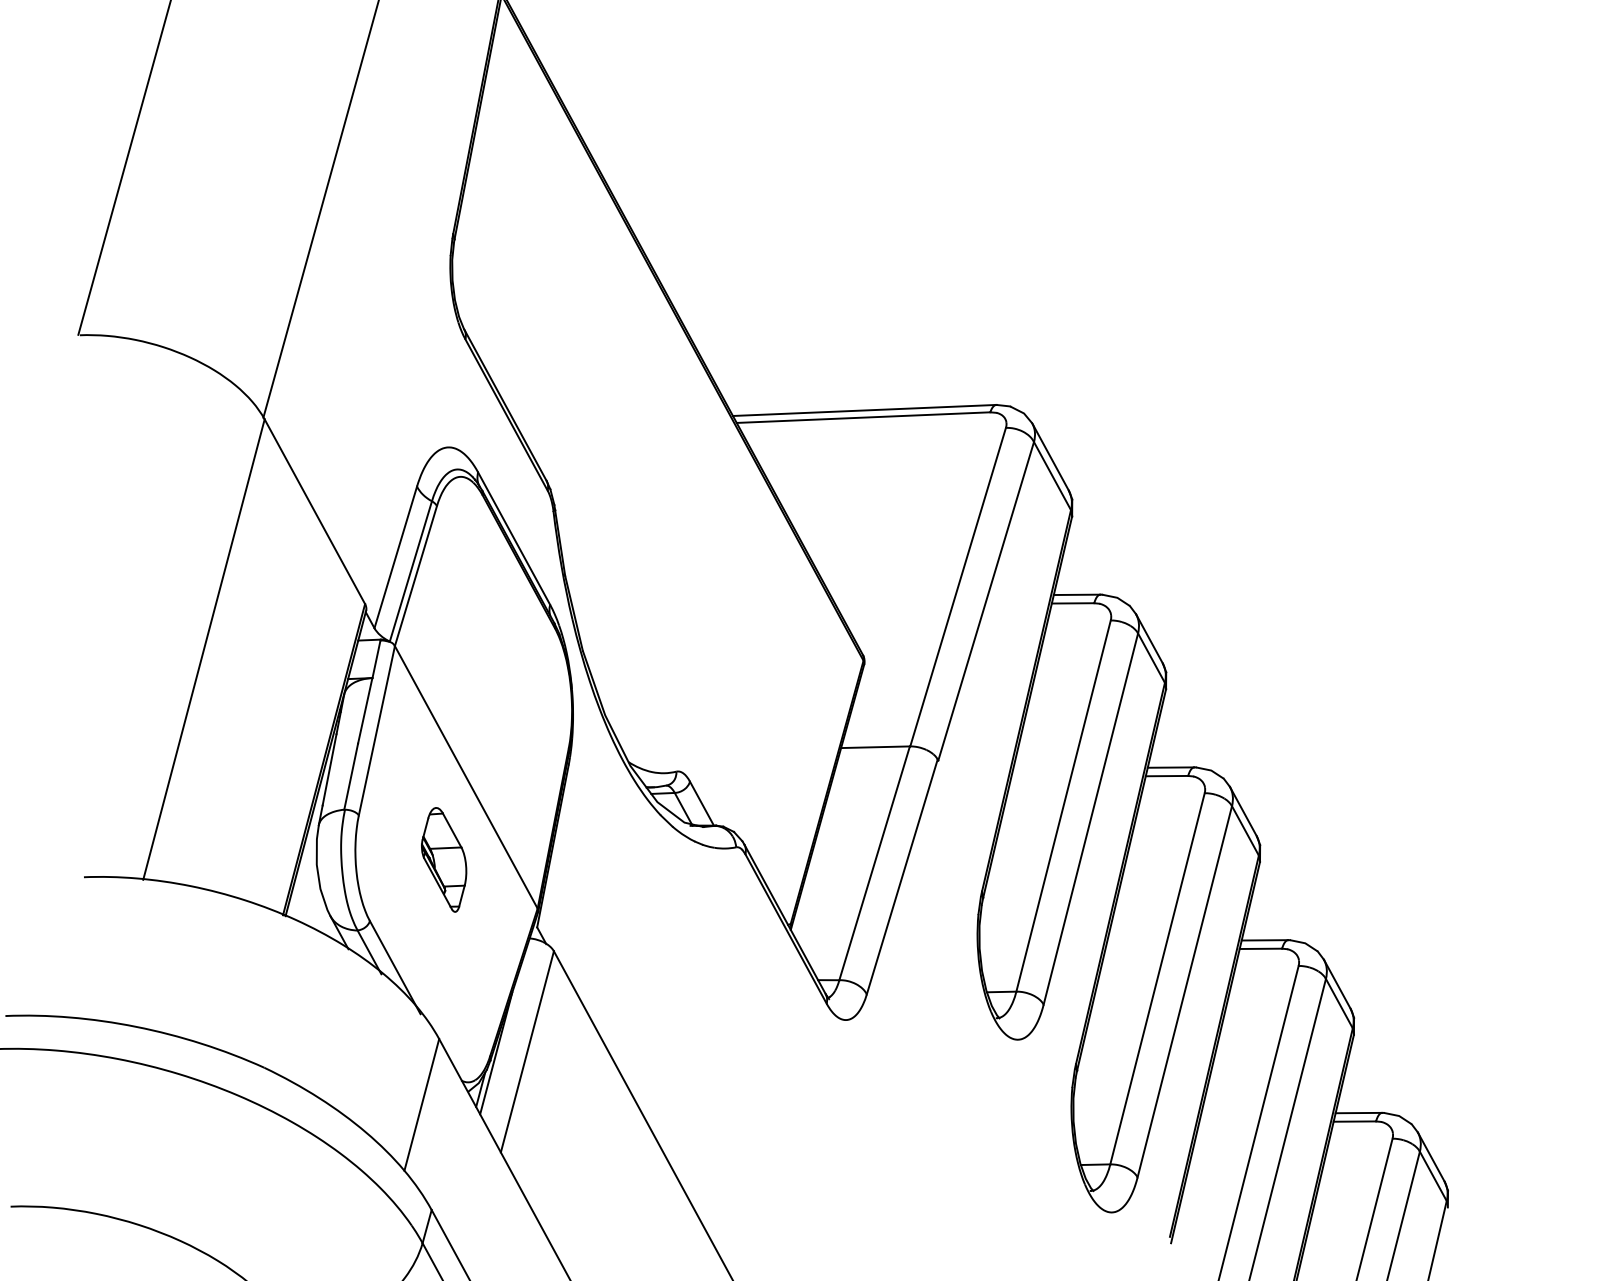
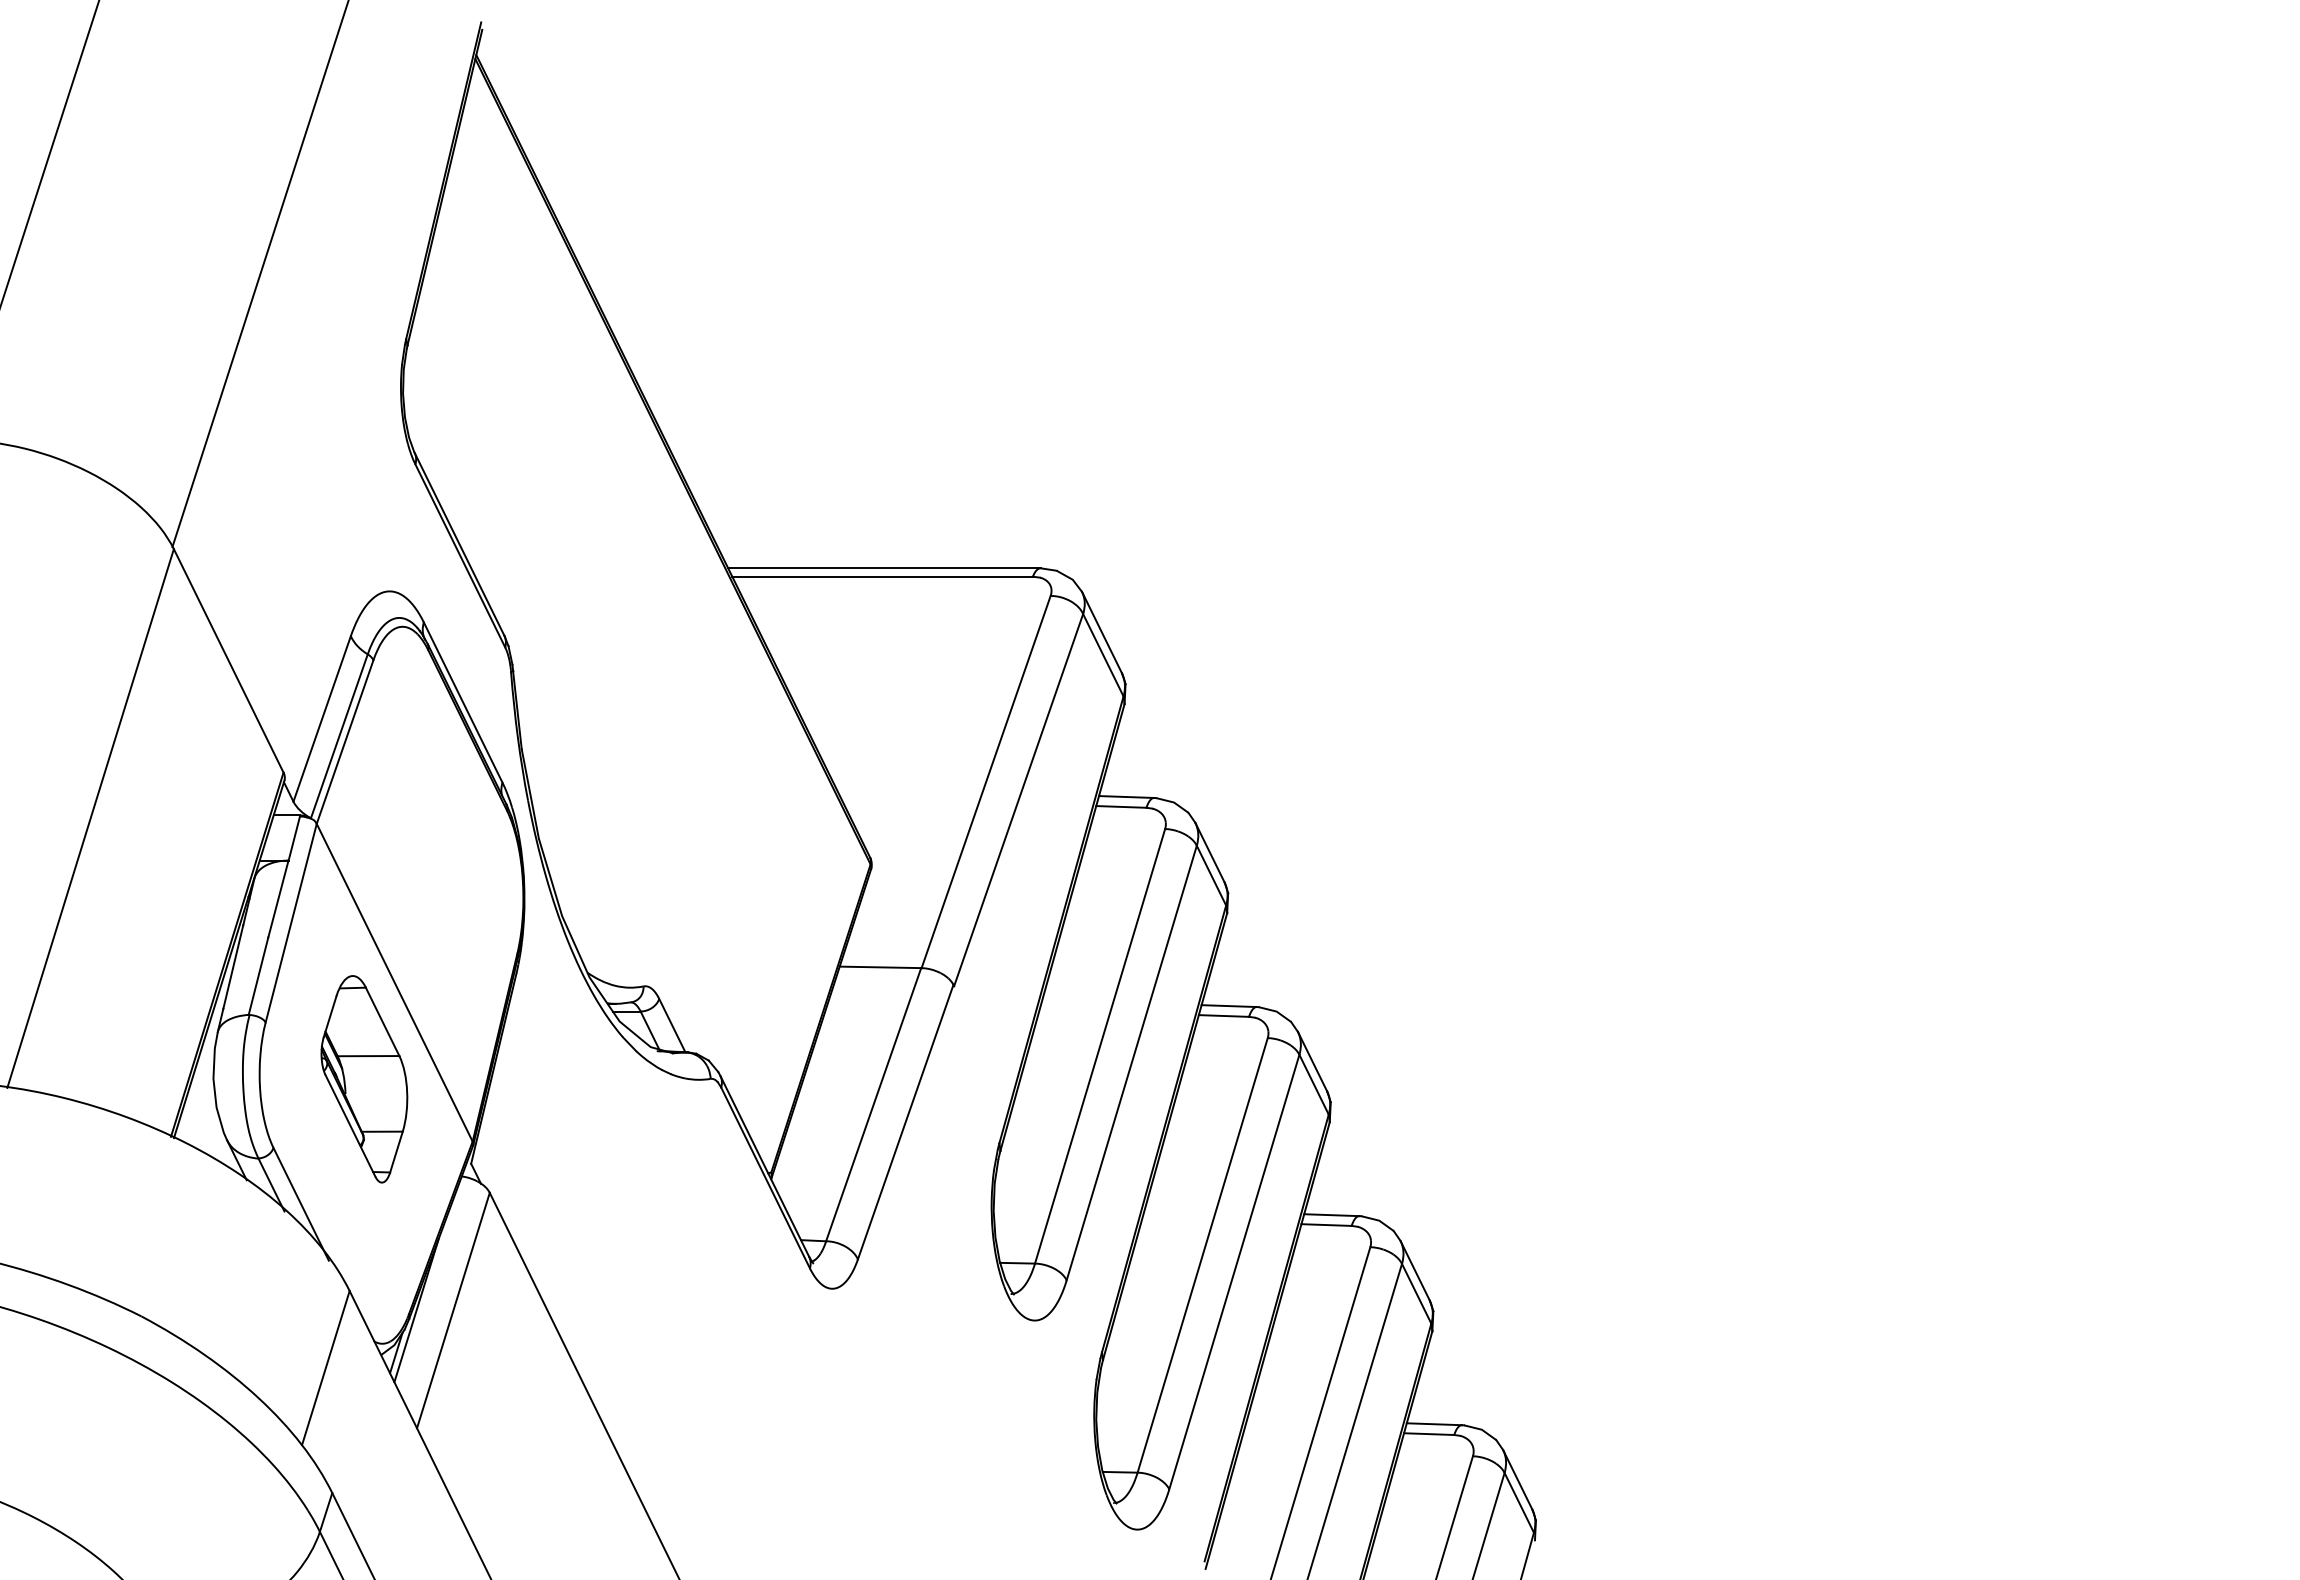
part: (444, 860) -> (364, 1079), size x1.67

